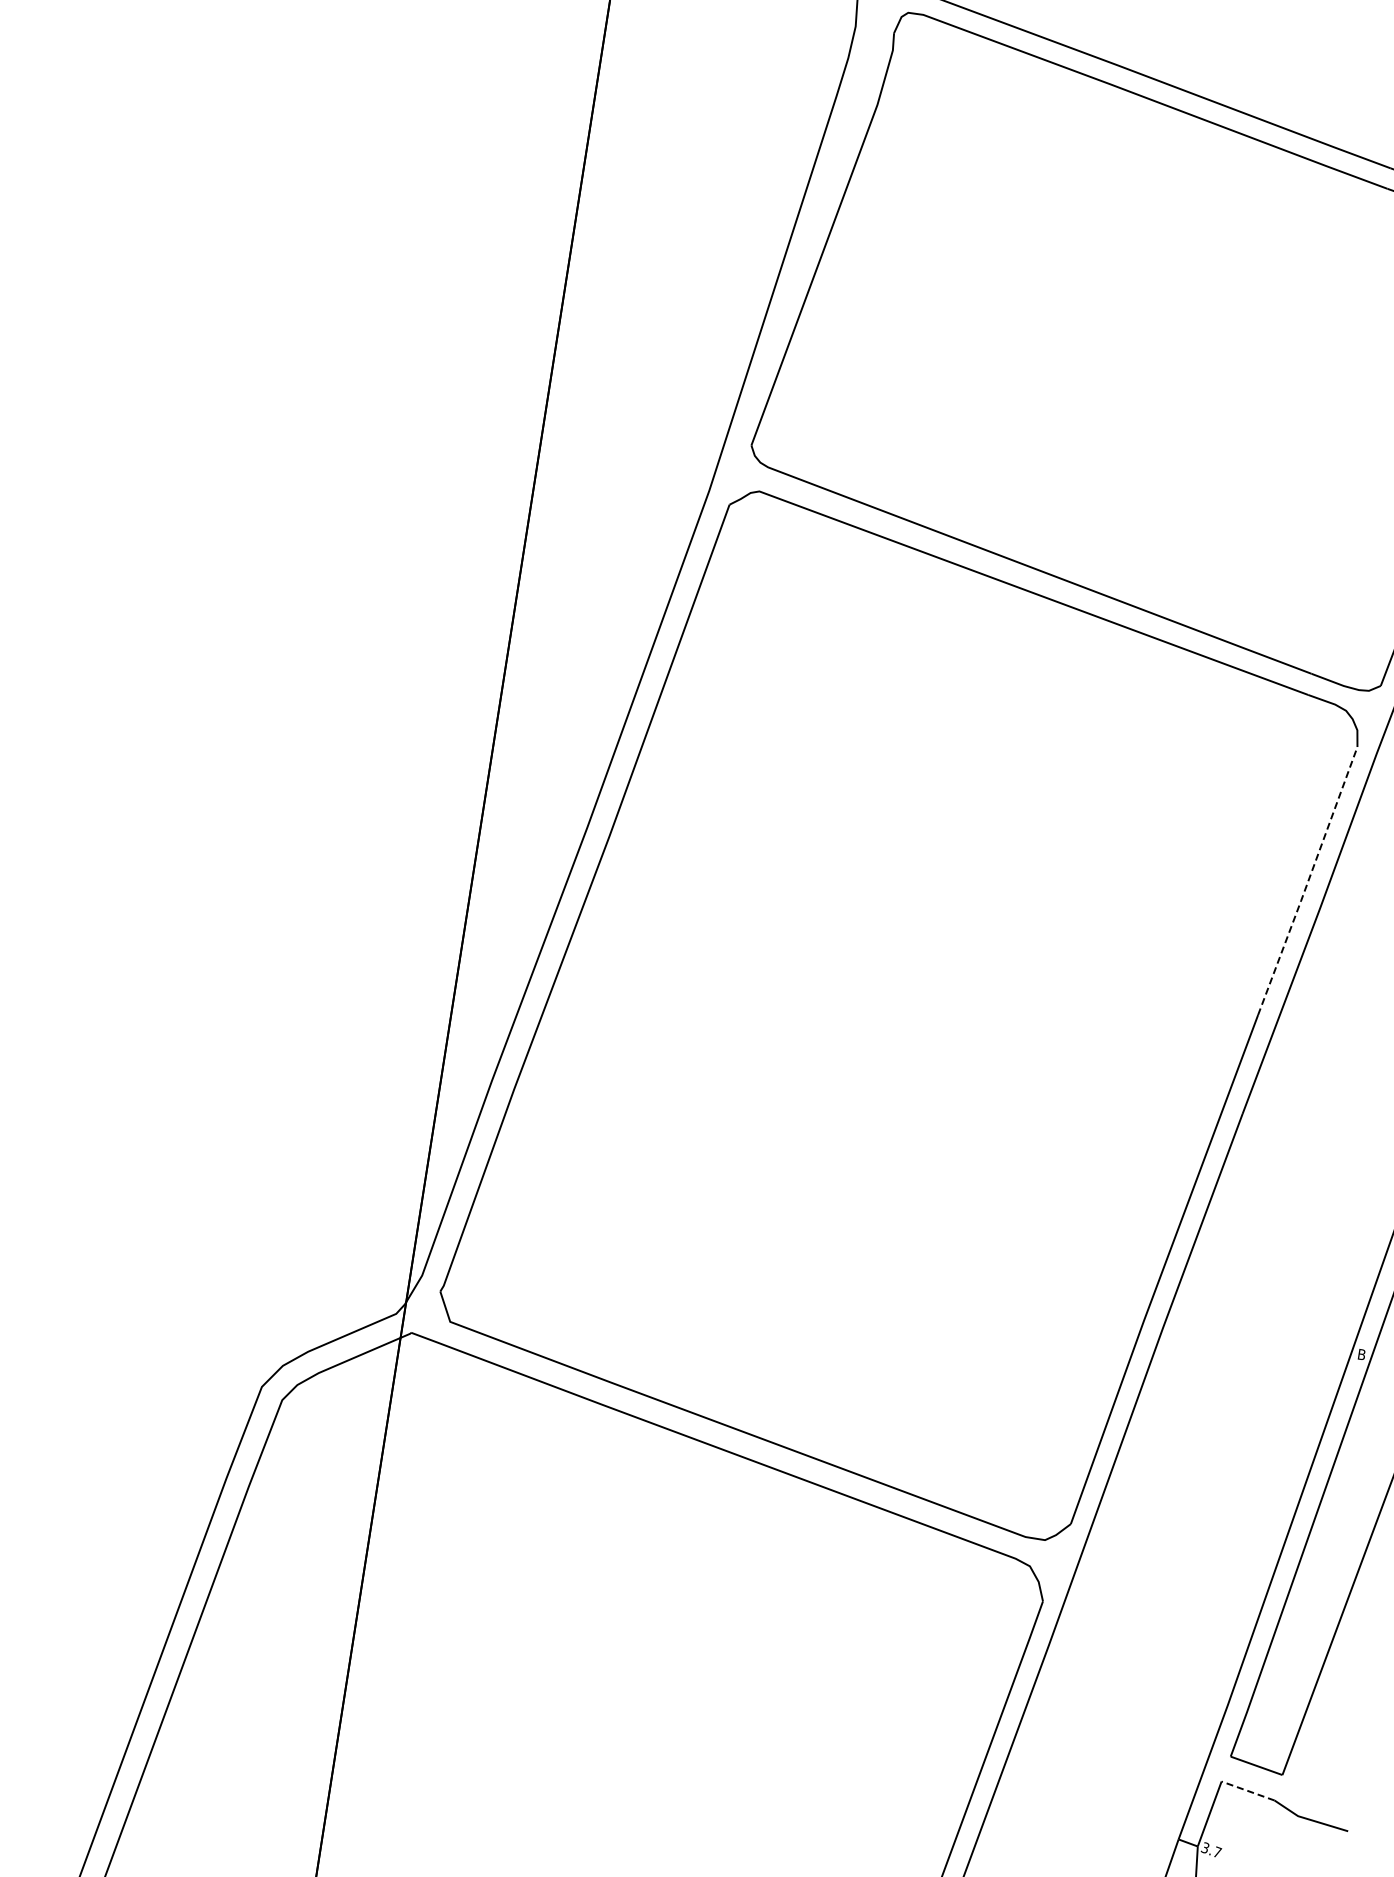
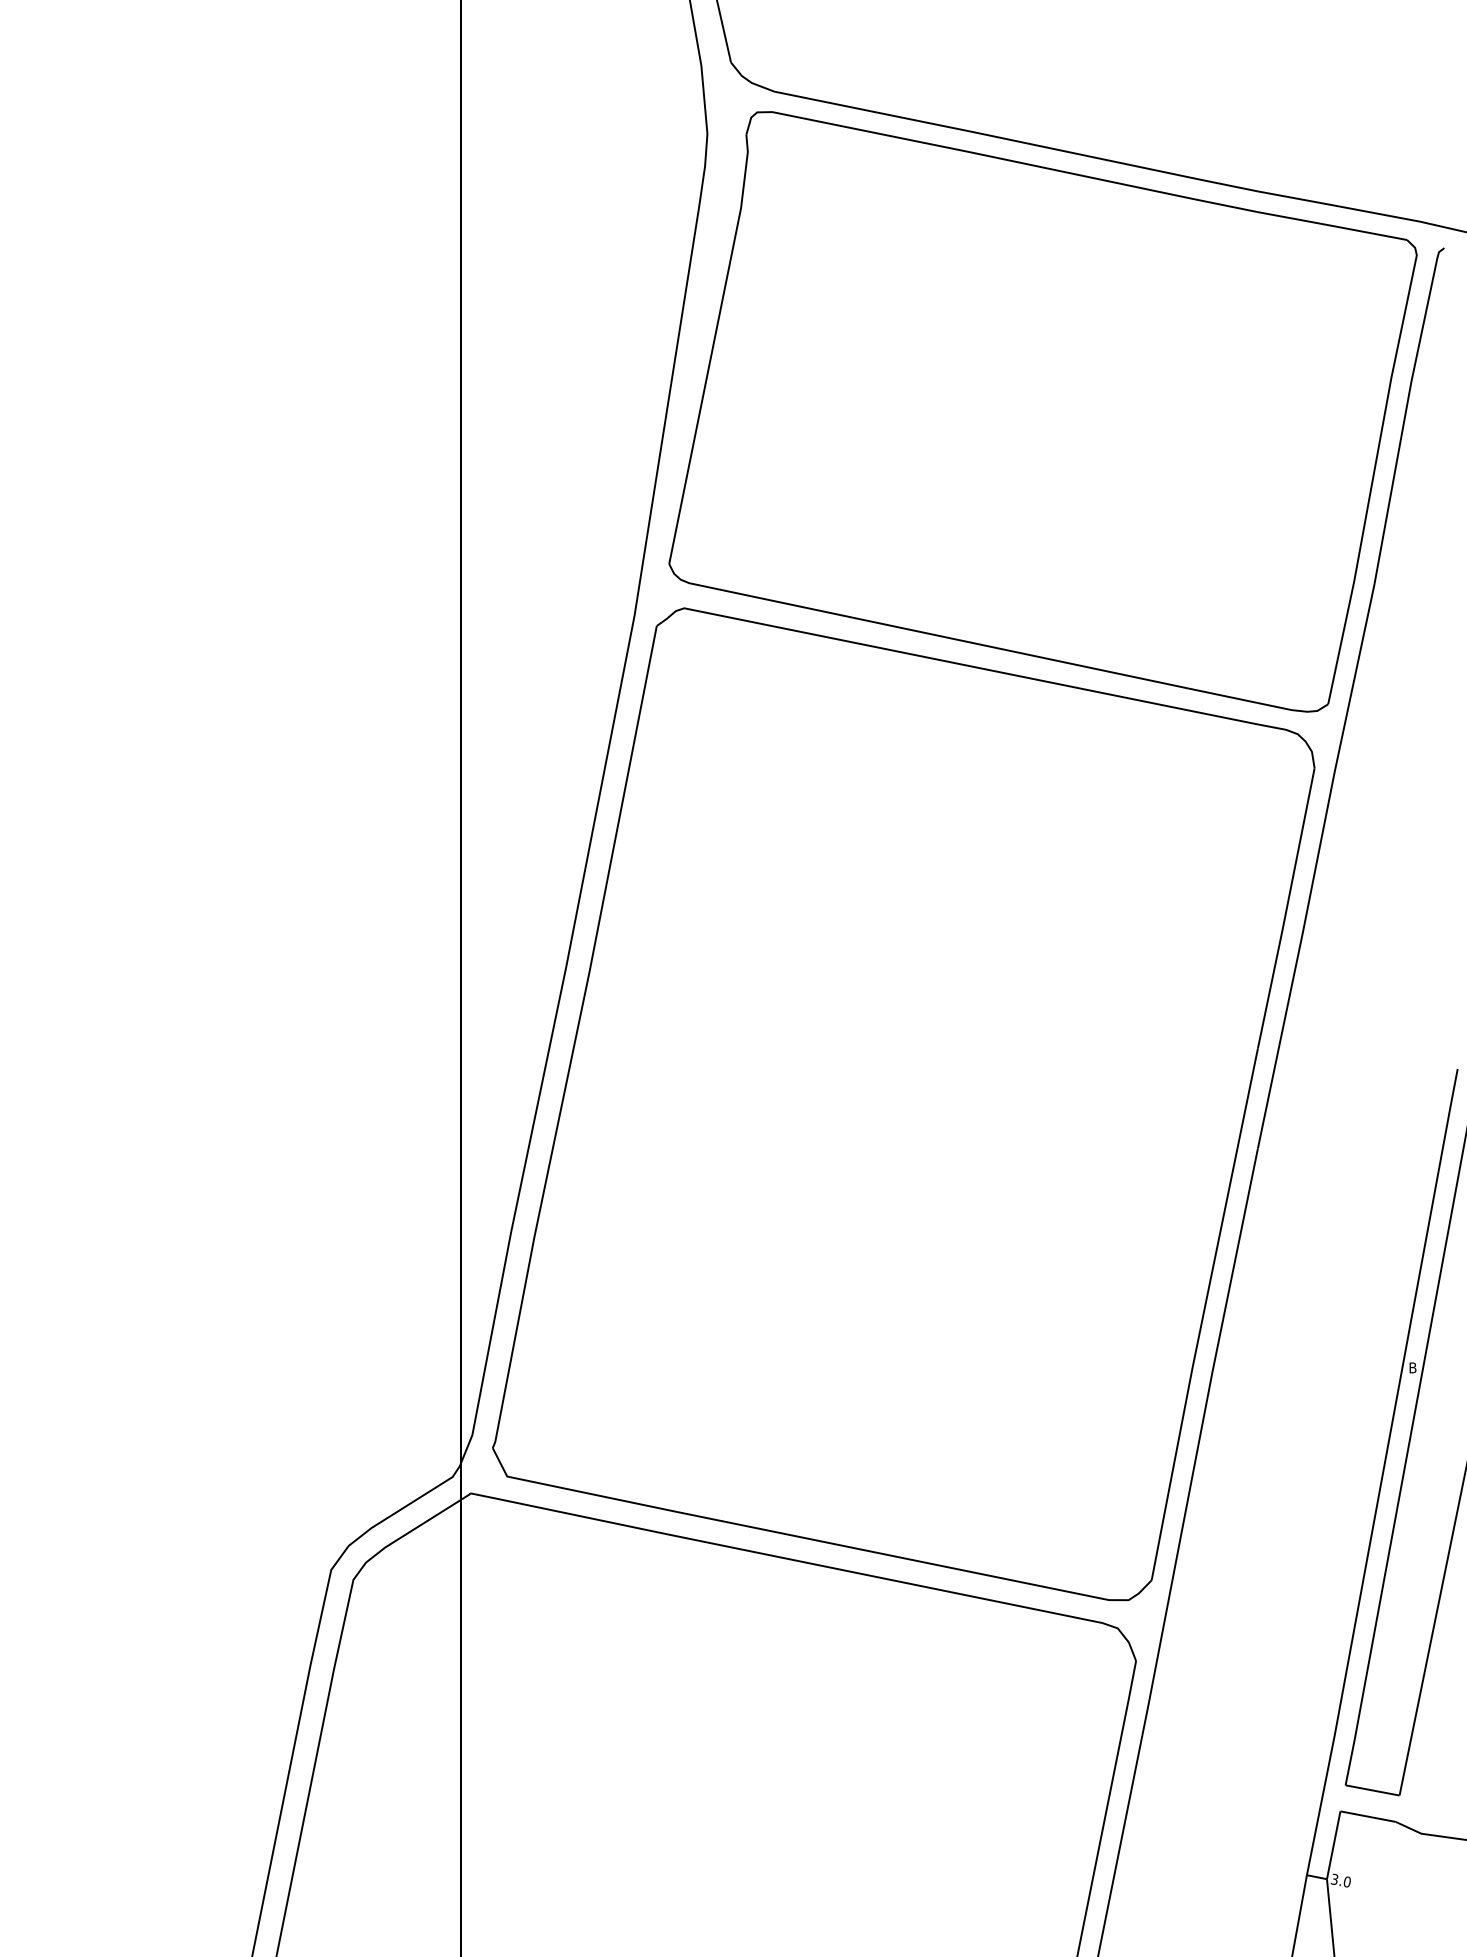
line: (1307, 881) -> (1286, 908), dashed -> solid
line: (1247, 1790) -> (1367, 1816), dashed -> solid
text: (1217, 1851) -> (1347, 1881), 3.7 -> 3.0

